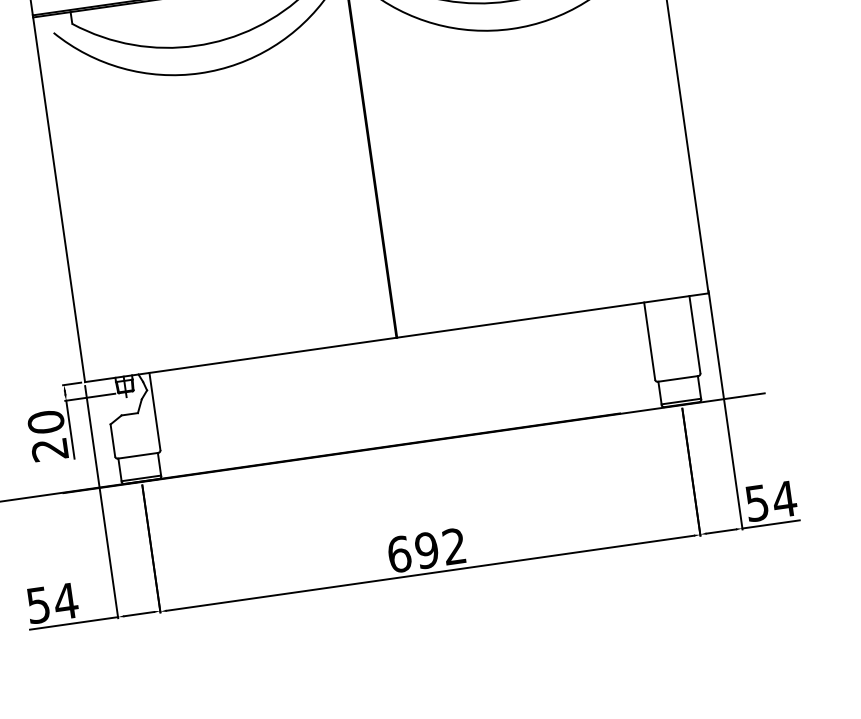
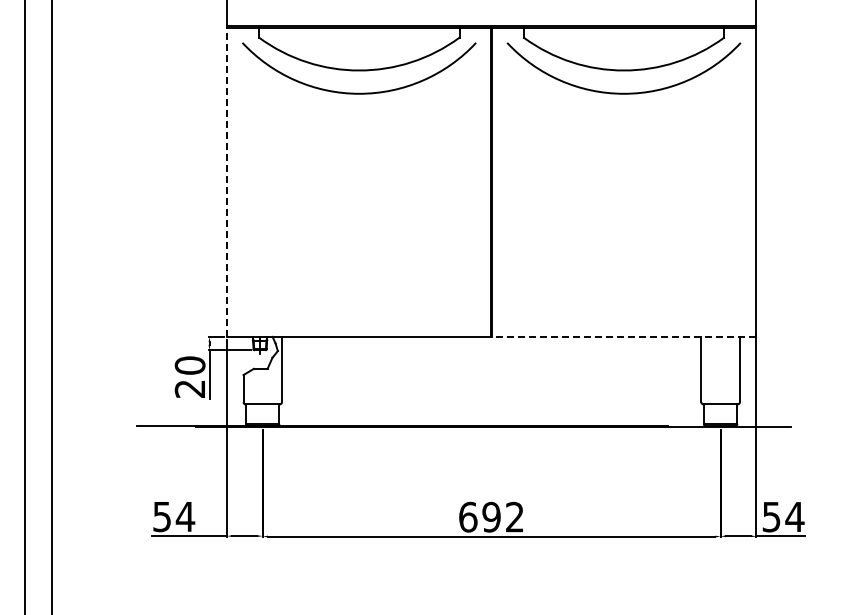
line: (59, 198) -> (227, 181), solid -> dashed
line: (552, 315) -> (623, 336), solid -> dashed

